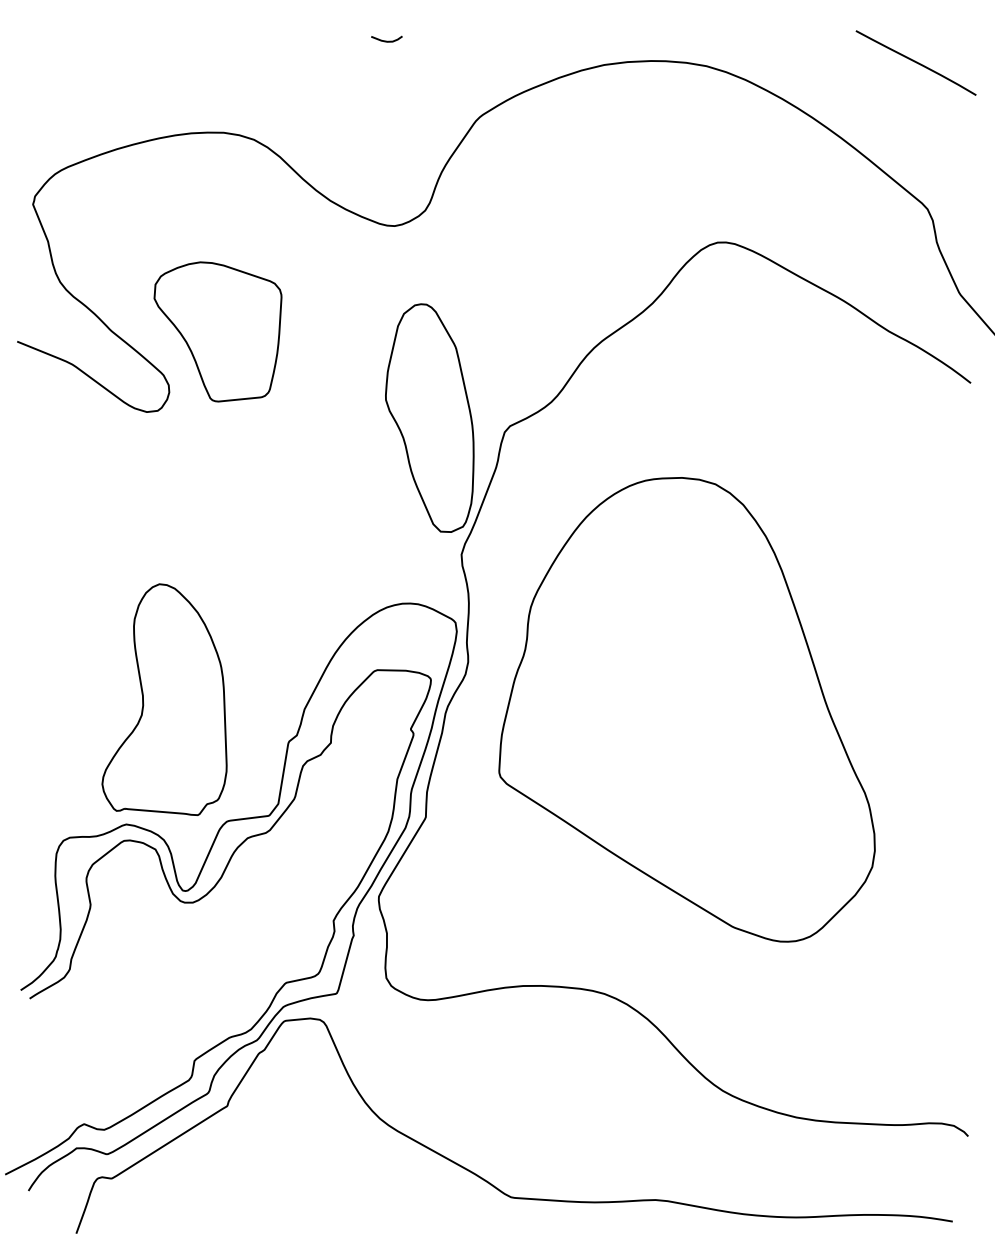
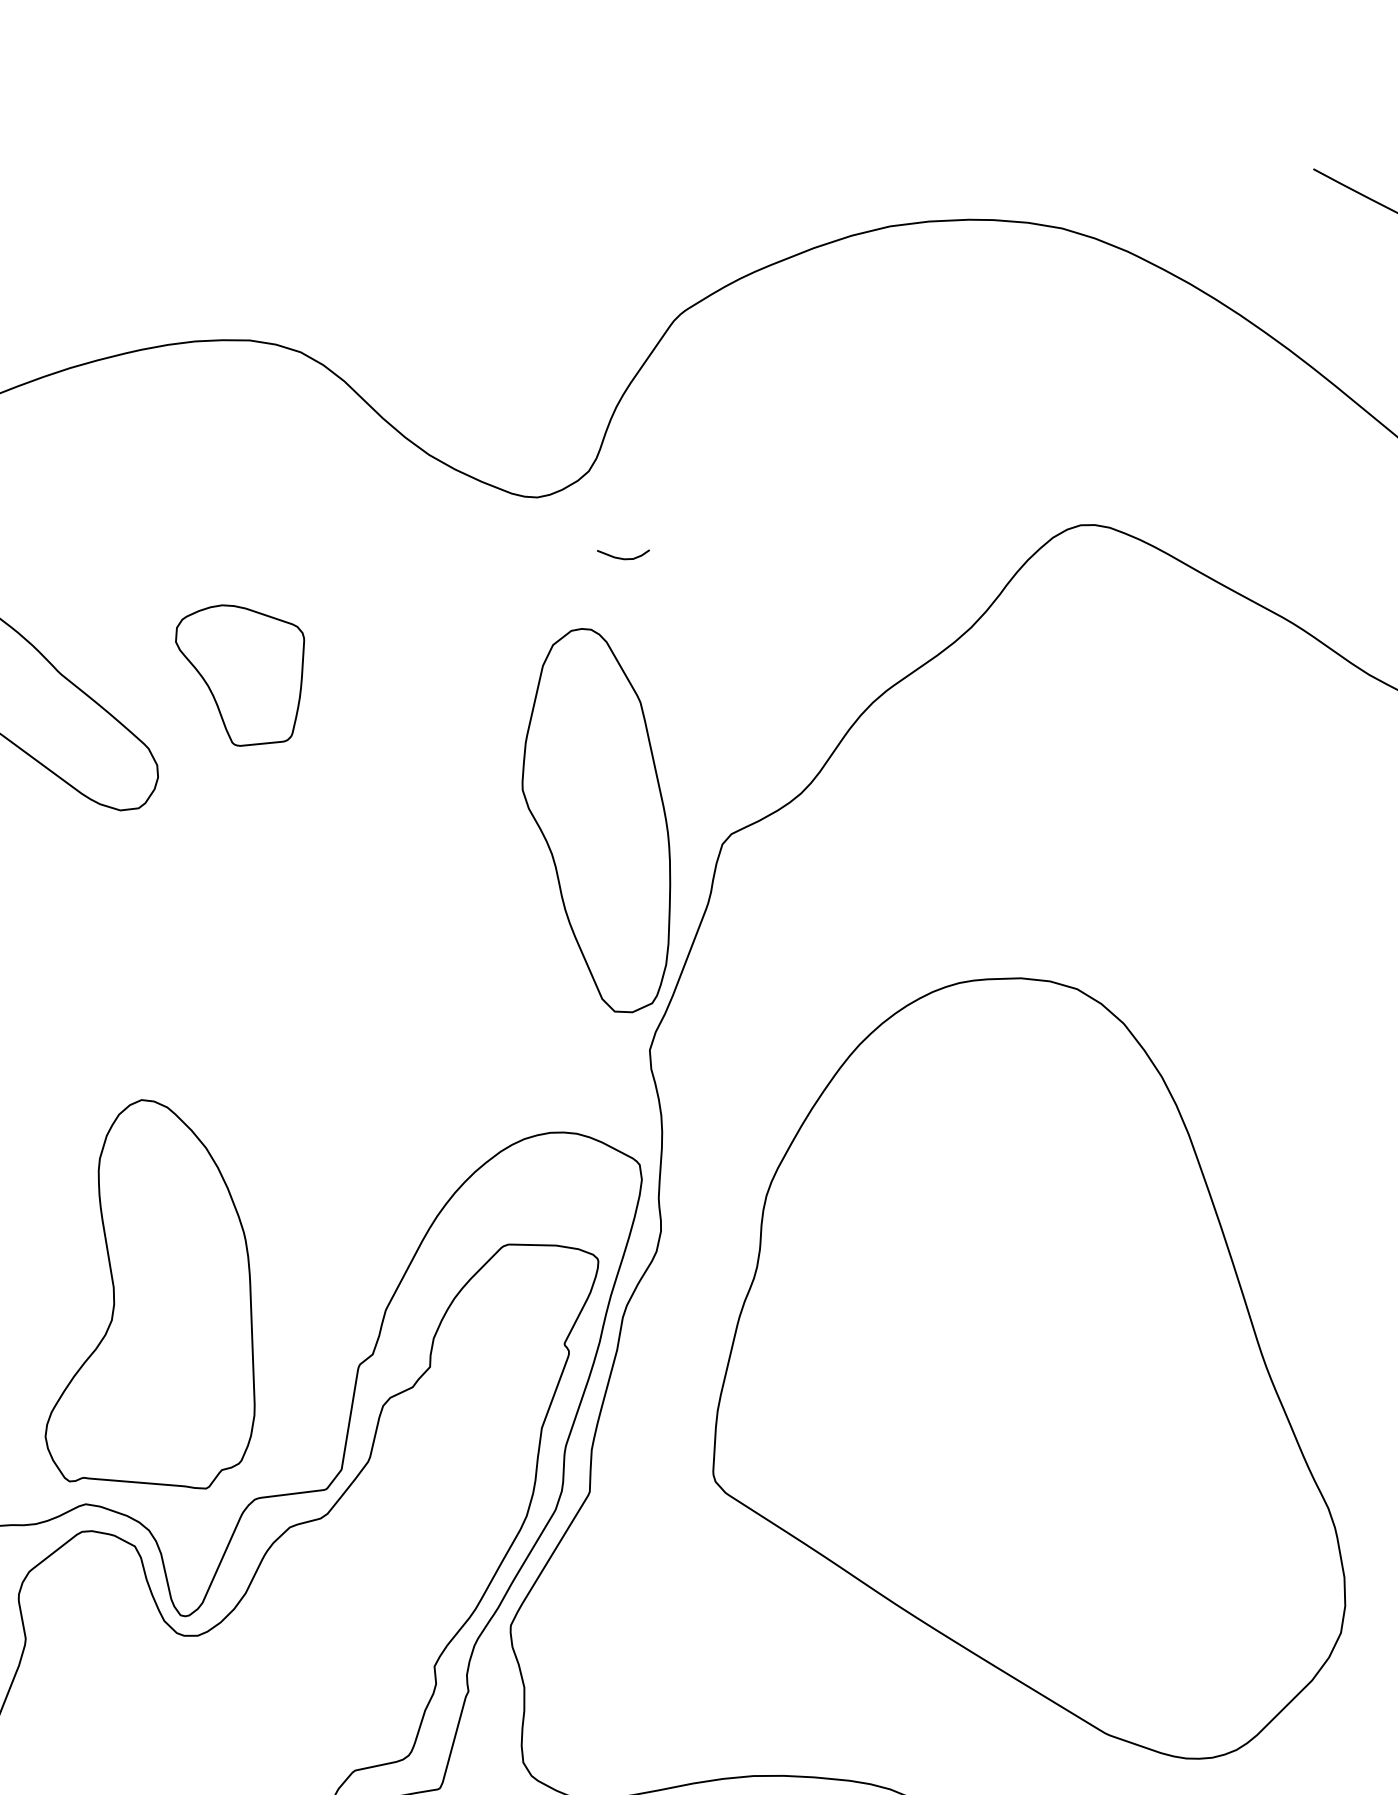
curve: (386, 40) -> (622, 557), moved
part: (217, 331) -> (239, 674), size x0.6
part: (686, 709) -> (1028, 1368), moved

